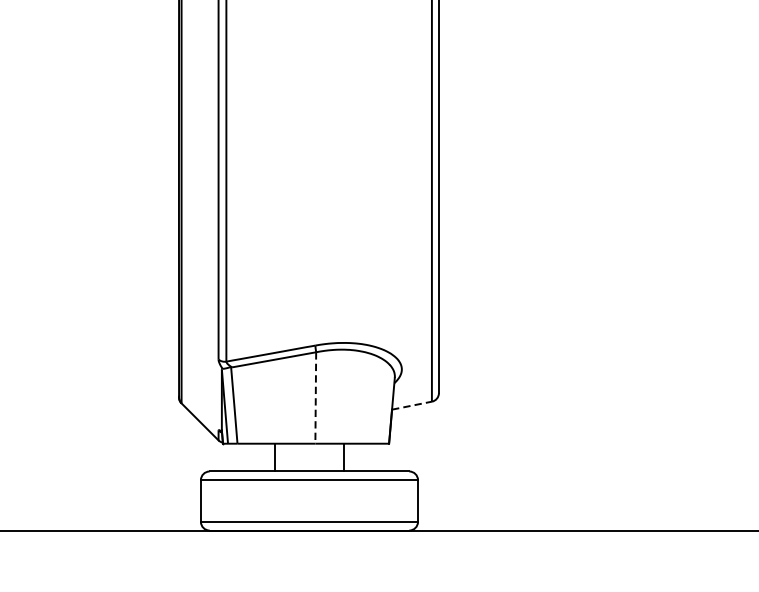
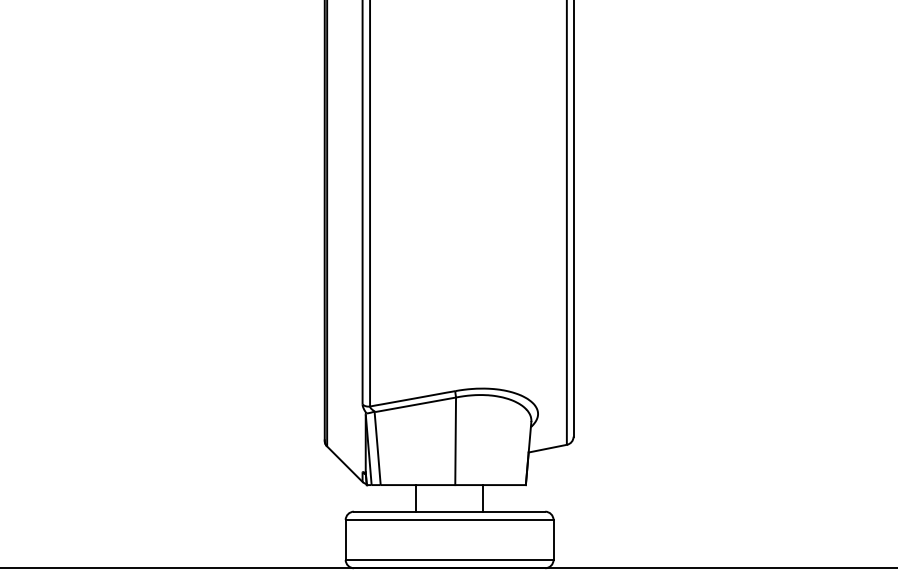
line: (315, 398) -> (455, 441), dashed -> solid
line: (412, 405) -> (548, 448), dashed -> solid

